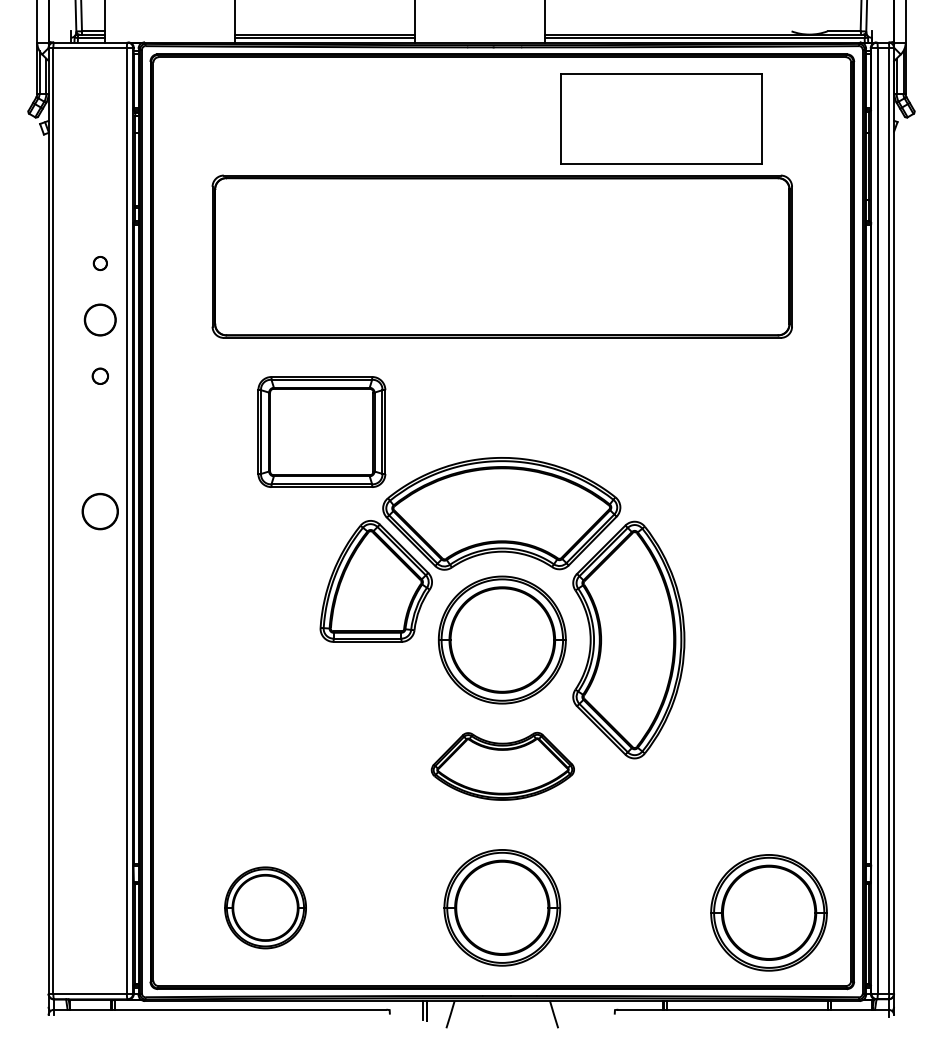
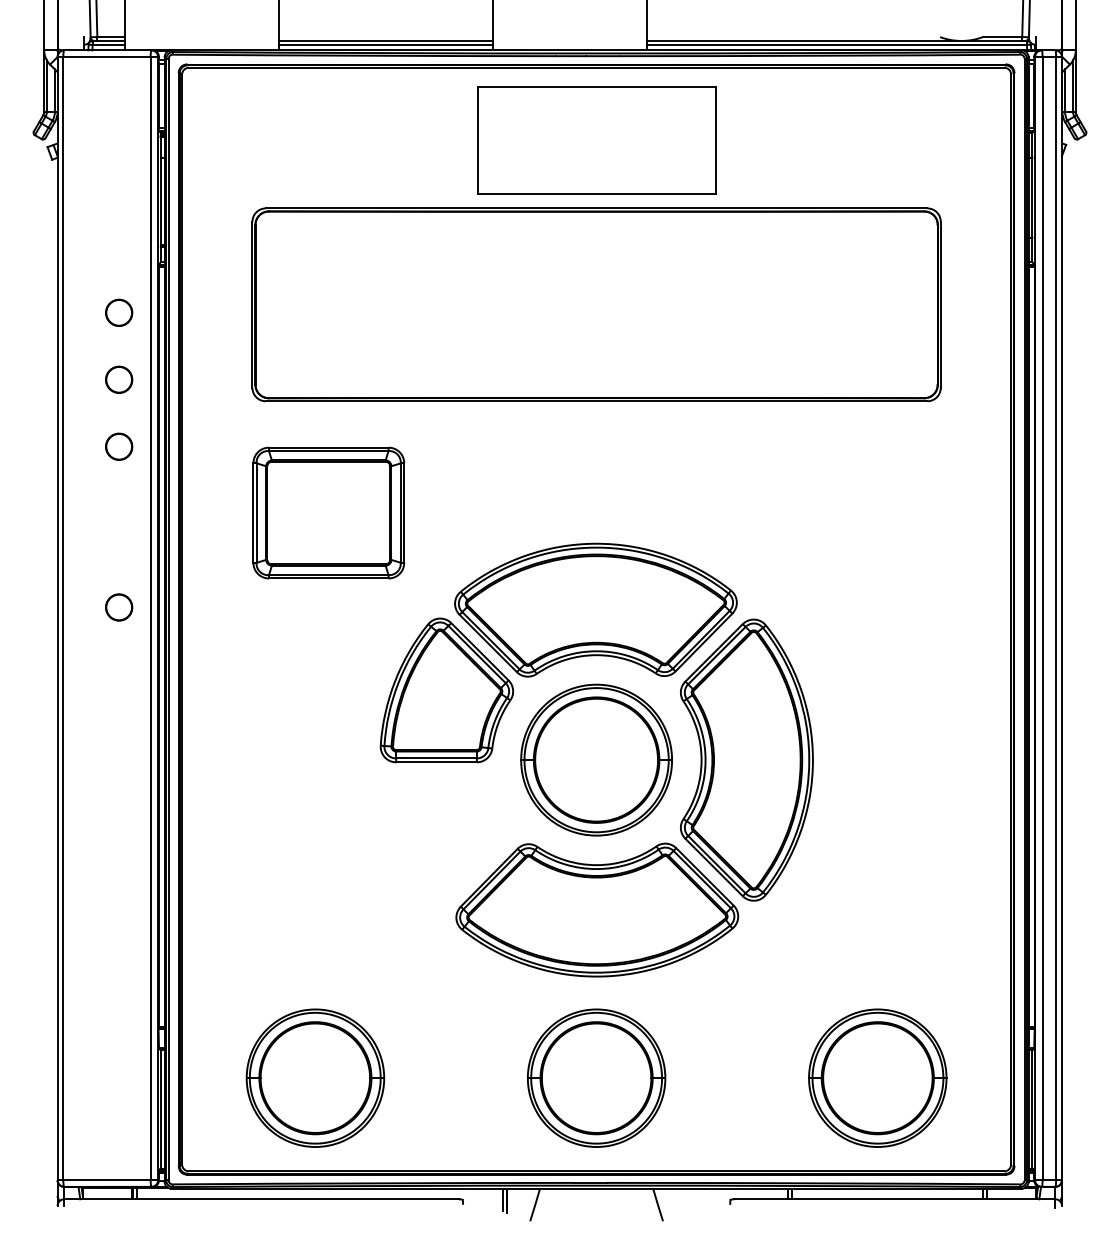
part: (661, 118) -> (596, 140), moved
circle: (100, 263) -> (119, 312), size x1.67
circle: (100, 319) -> (119, 379), size x0.71
circle: (100, 376) -> (119, 447), size x1.43
part: (321, 431) -> (328, 512), moved
circle: (100, 511) -> (119, 607), size x0.62
part: (502, 766) -> (596, 910), size x1.67
part: (265, 907) -> (315, 1077), size x1.43
part: (768, 912) -> (877, 1077), moved

